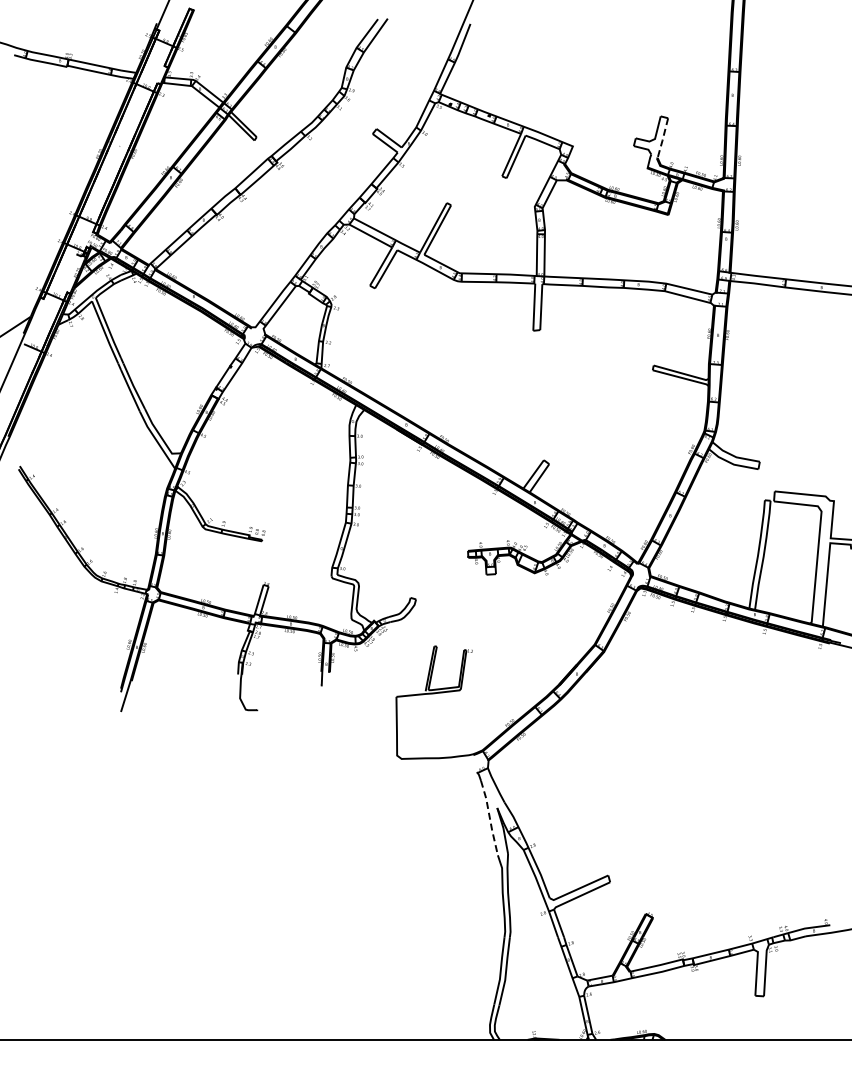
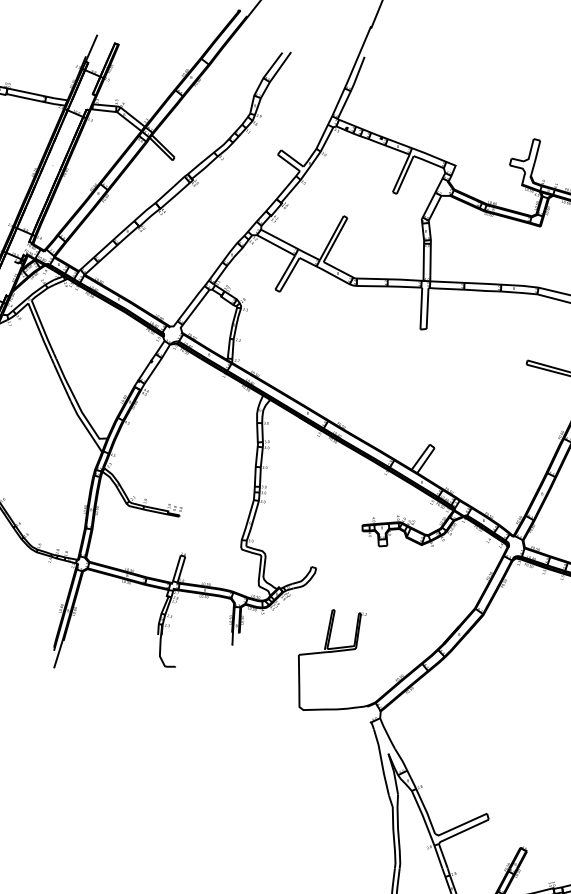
line: (662, 138) -> (535, 158), dashed -> solid
line: (489, 817) -> (381, 762), dashed -> solid

